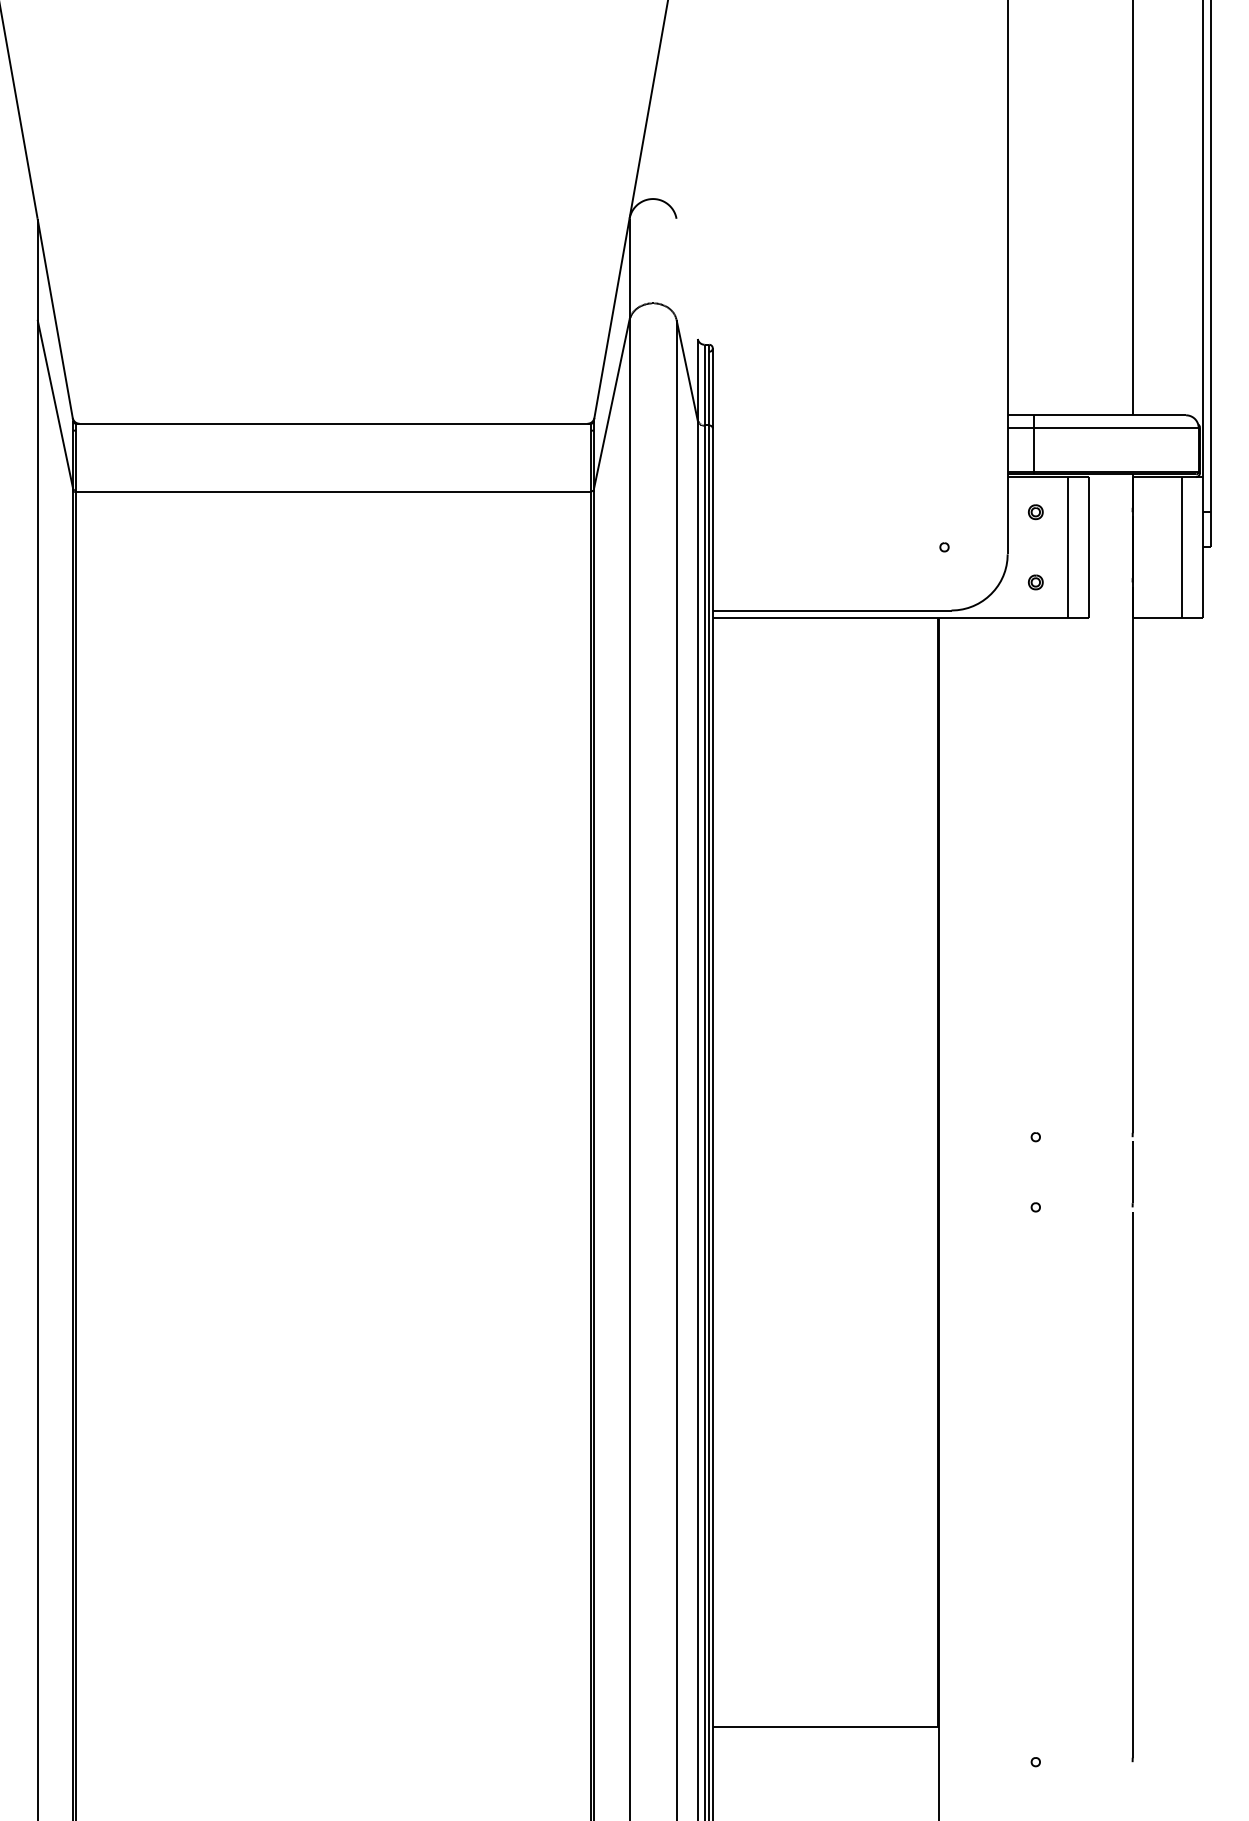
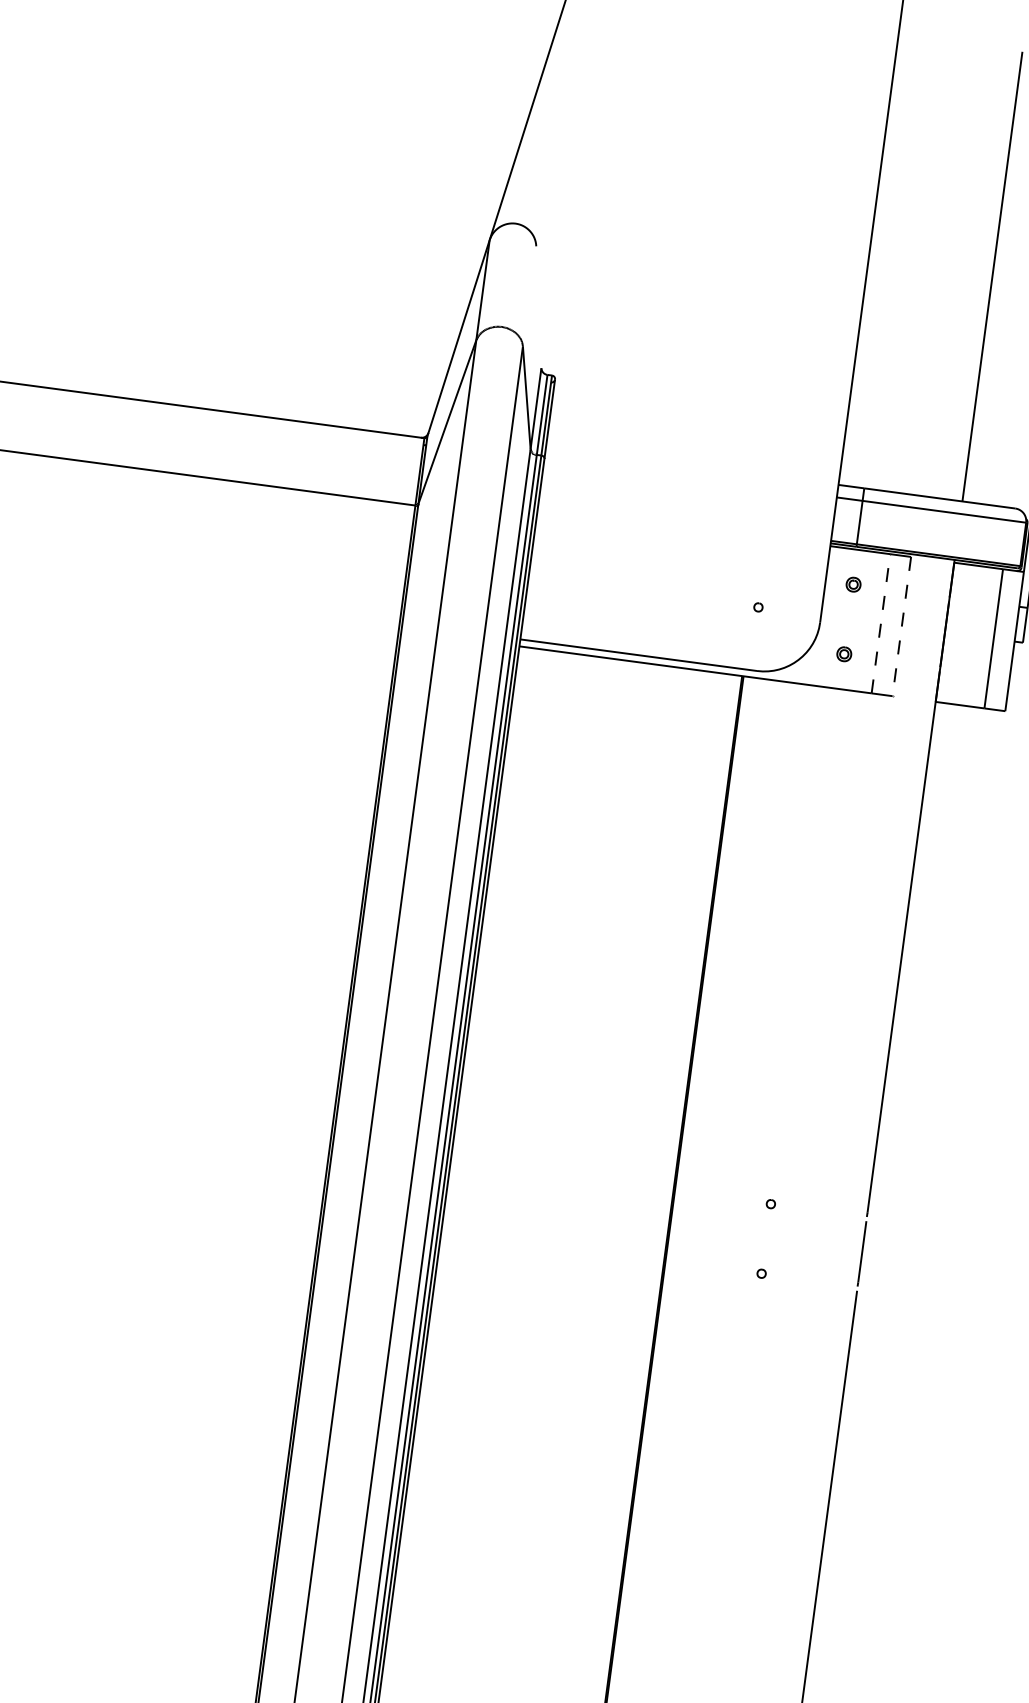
line: (1068, 546) -> (881, 623), solid -> dashed
line: (1089, 547) -> (902, 626), solid -> dashed

